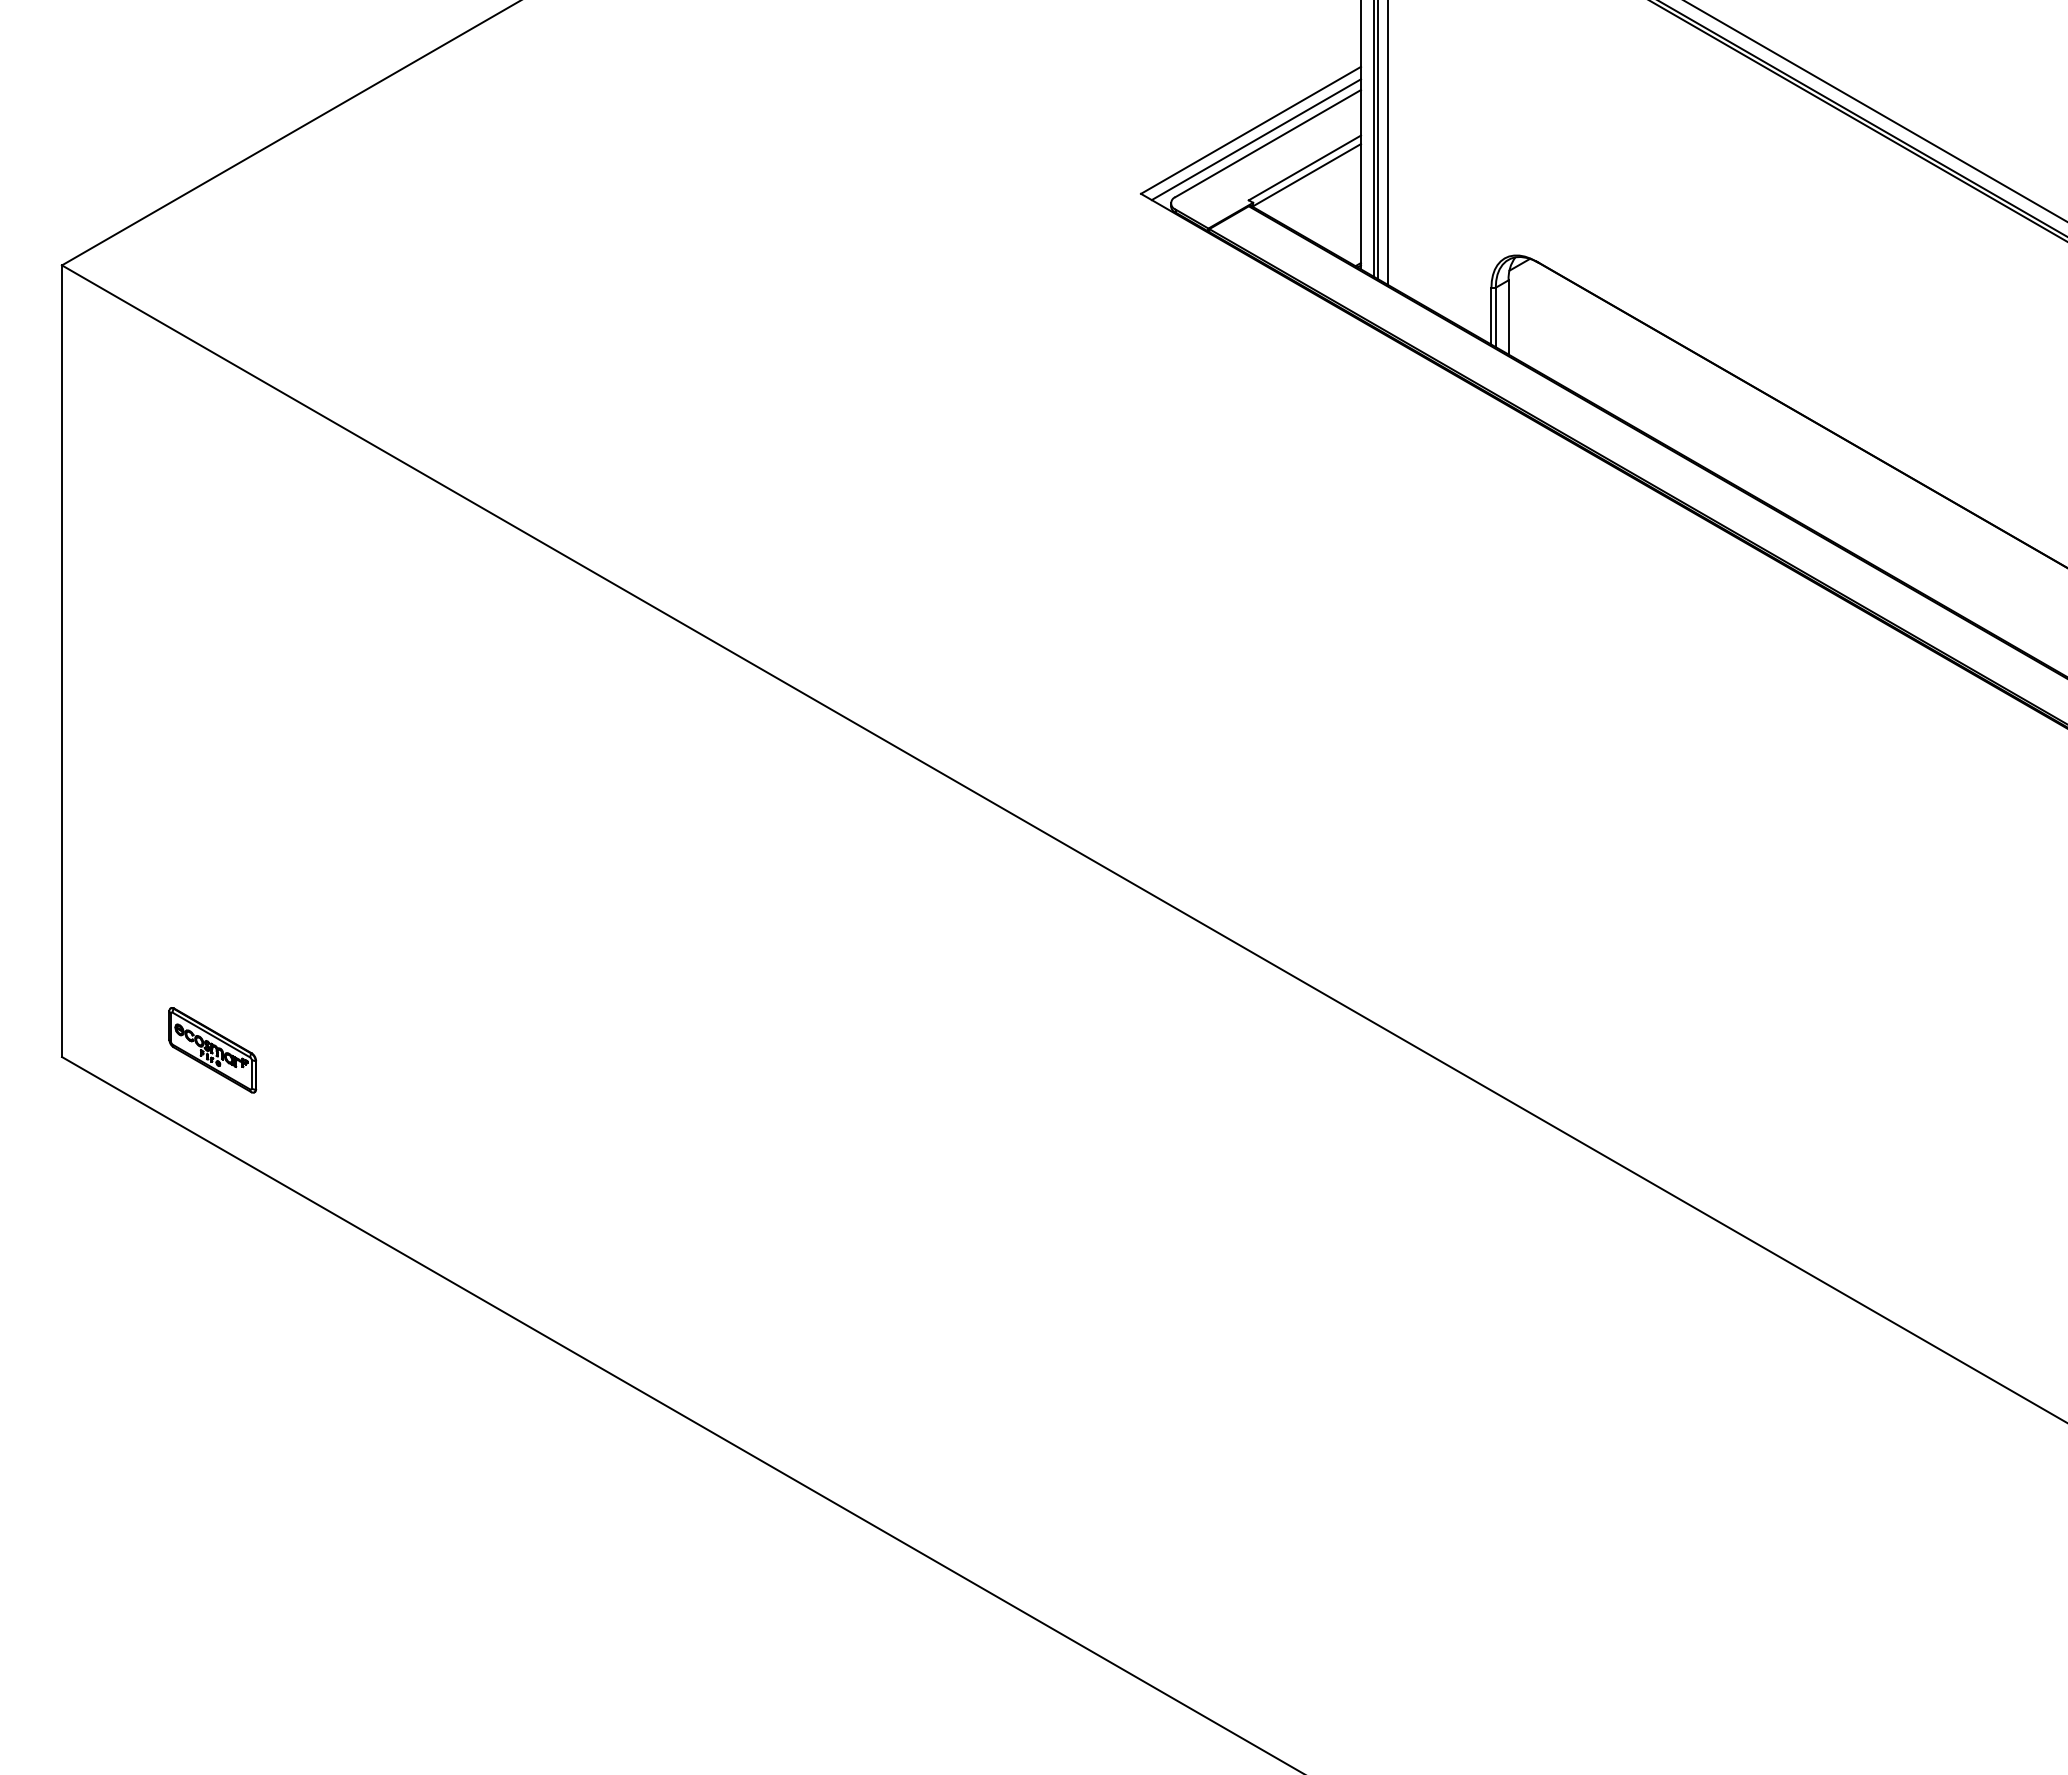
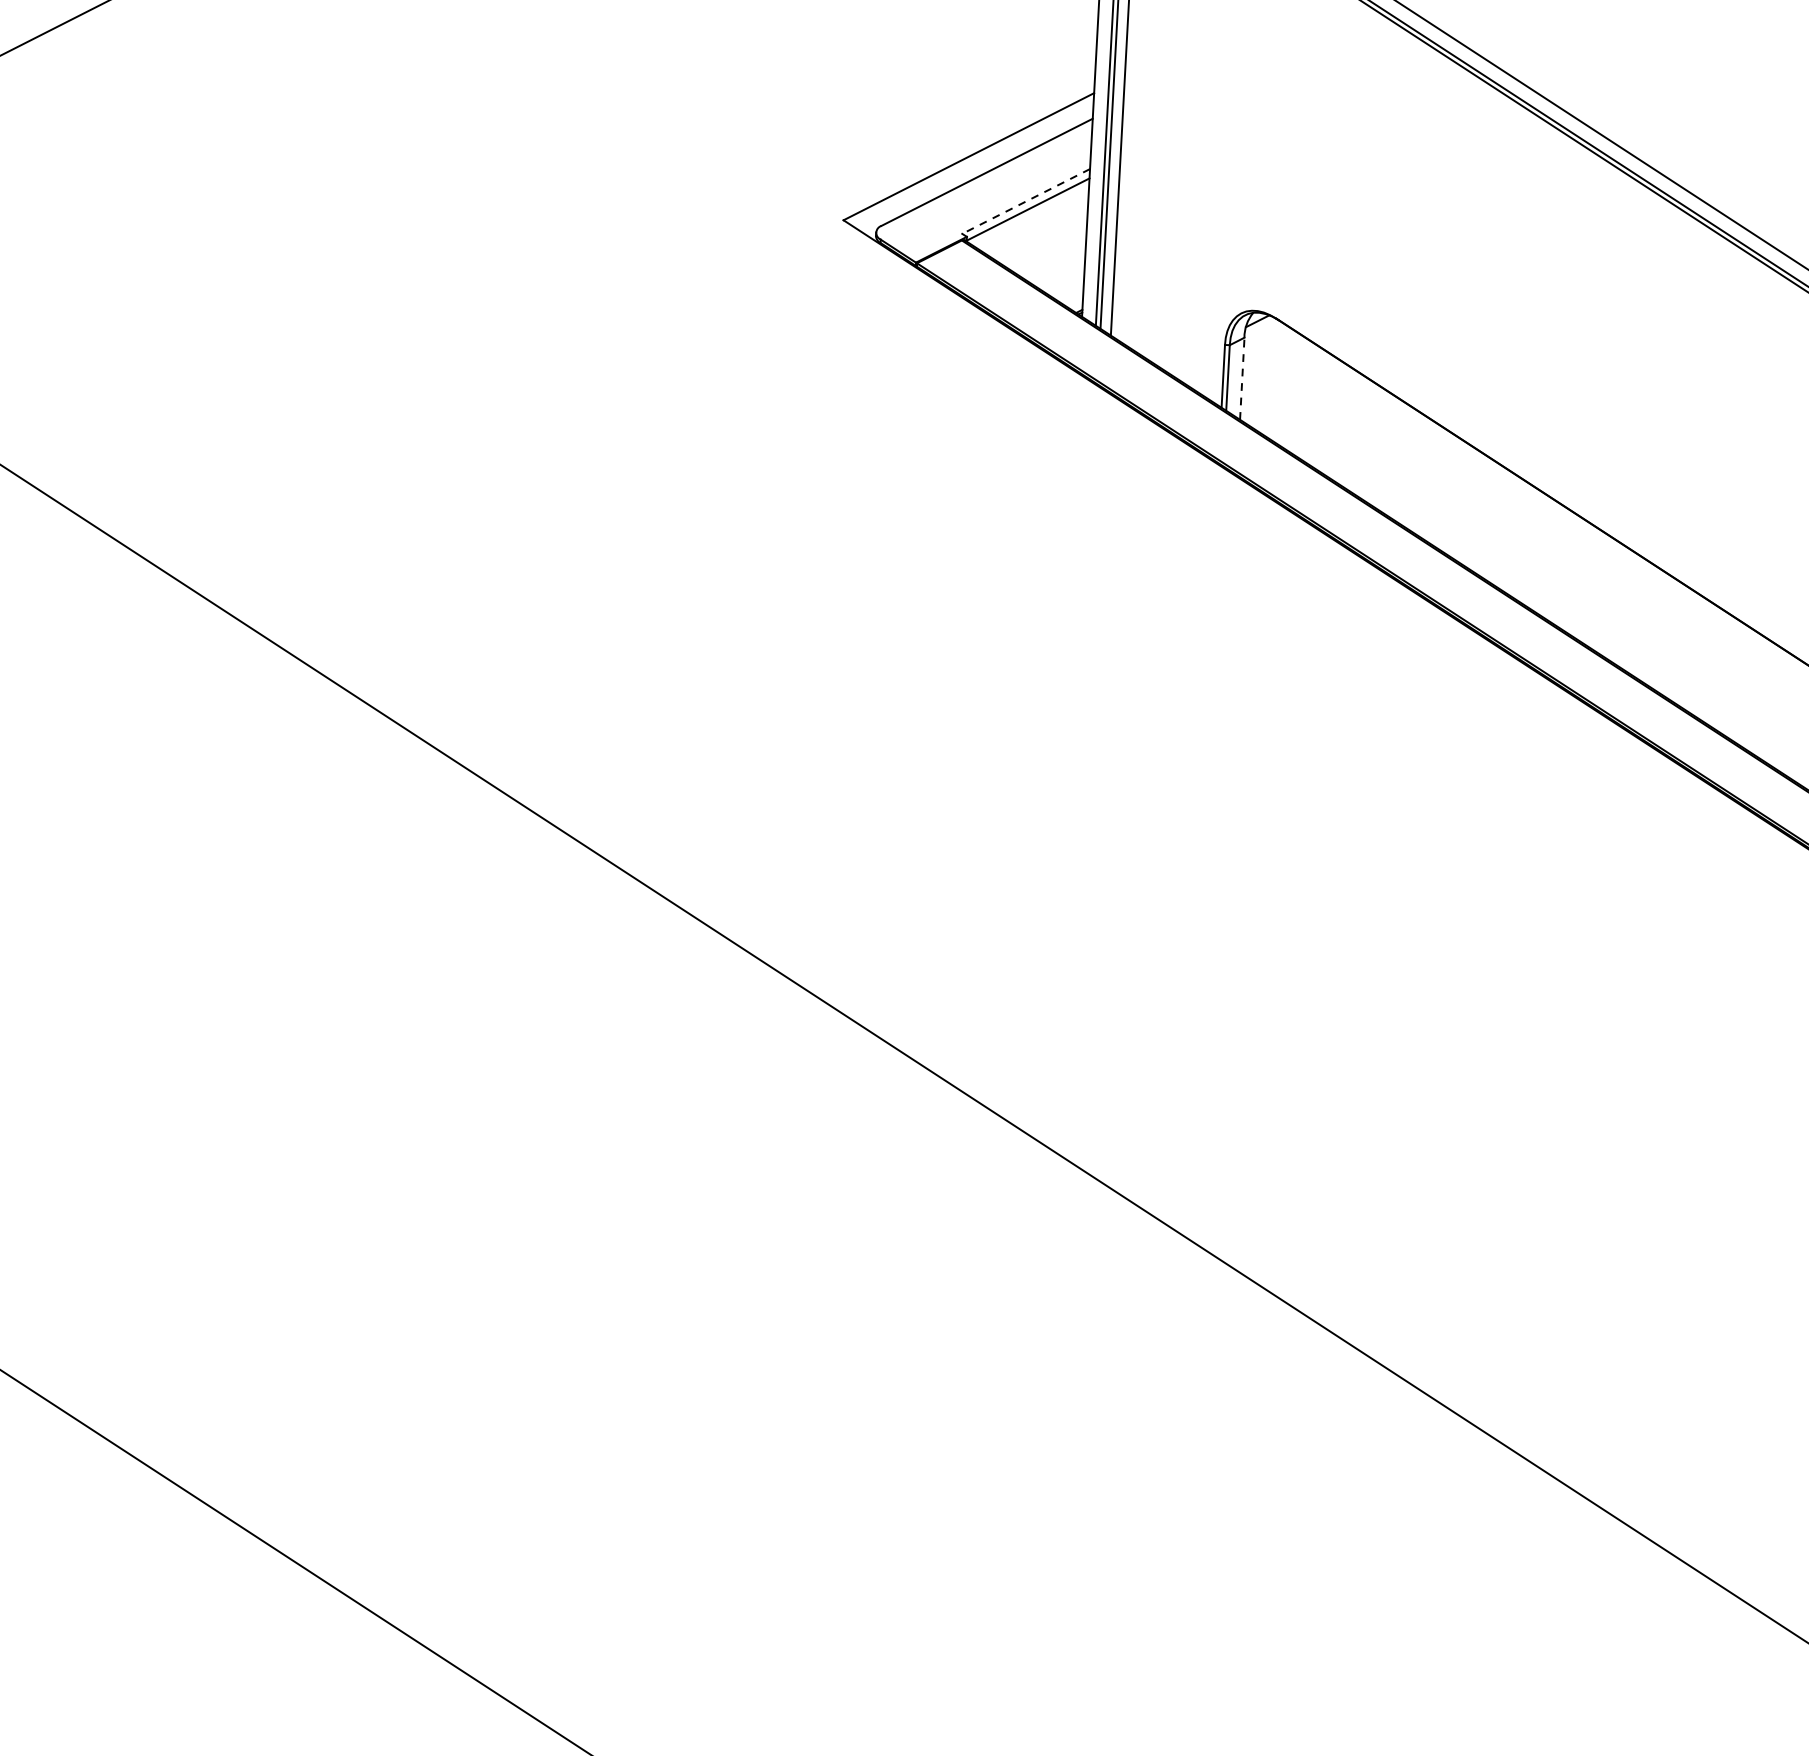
line: (1256, 139) -> (974, 167), removed
line: (1304, 167) -> (1025, 200), solid -> dashed
line: (1508, 316) -> (1242, 377), solid -> dashed

